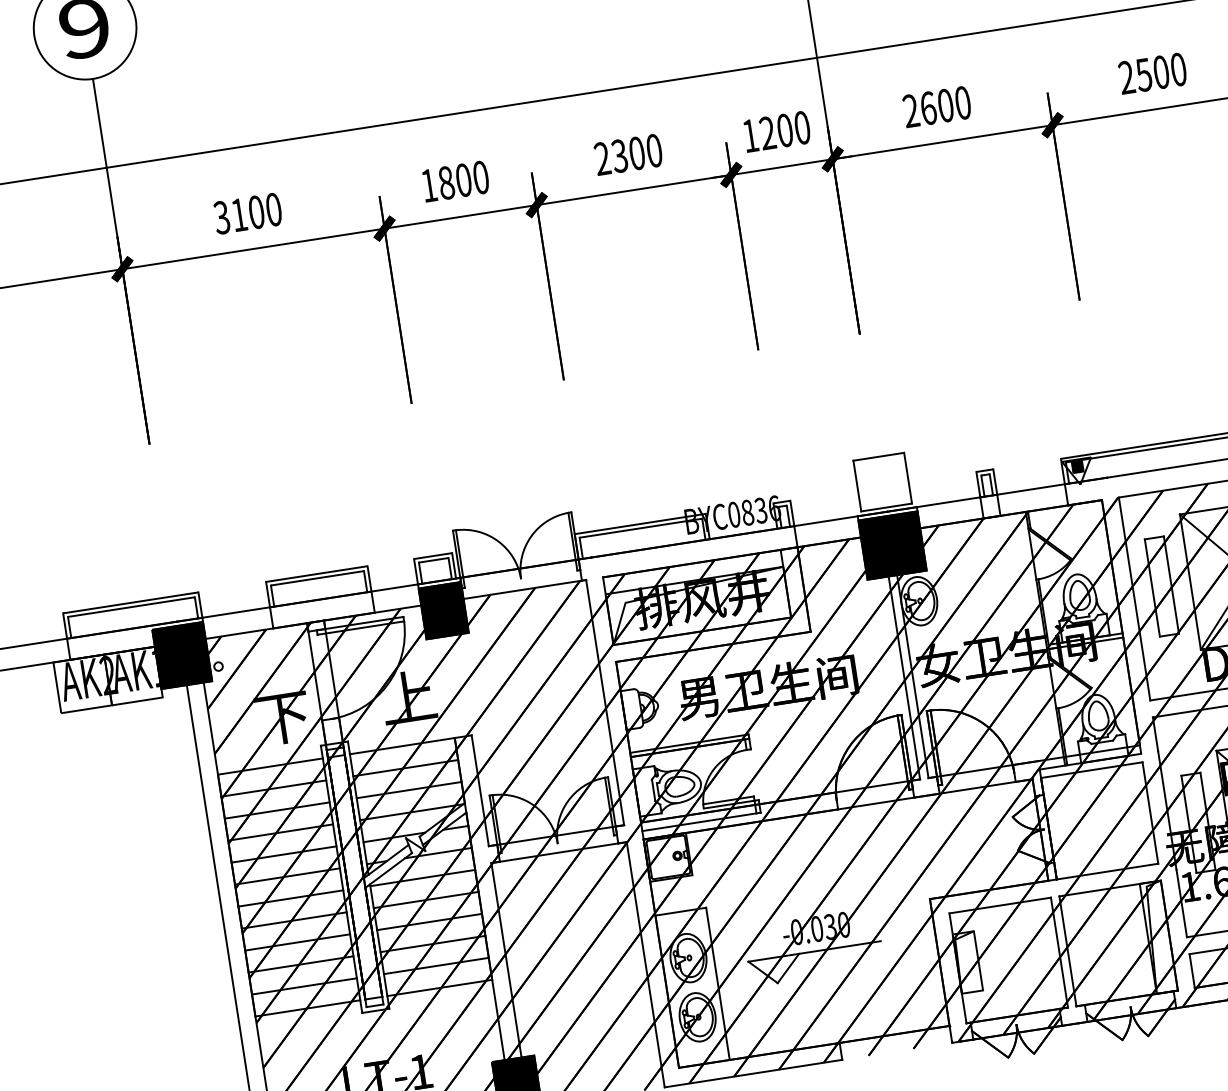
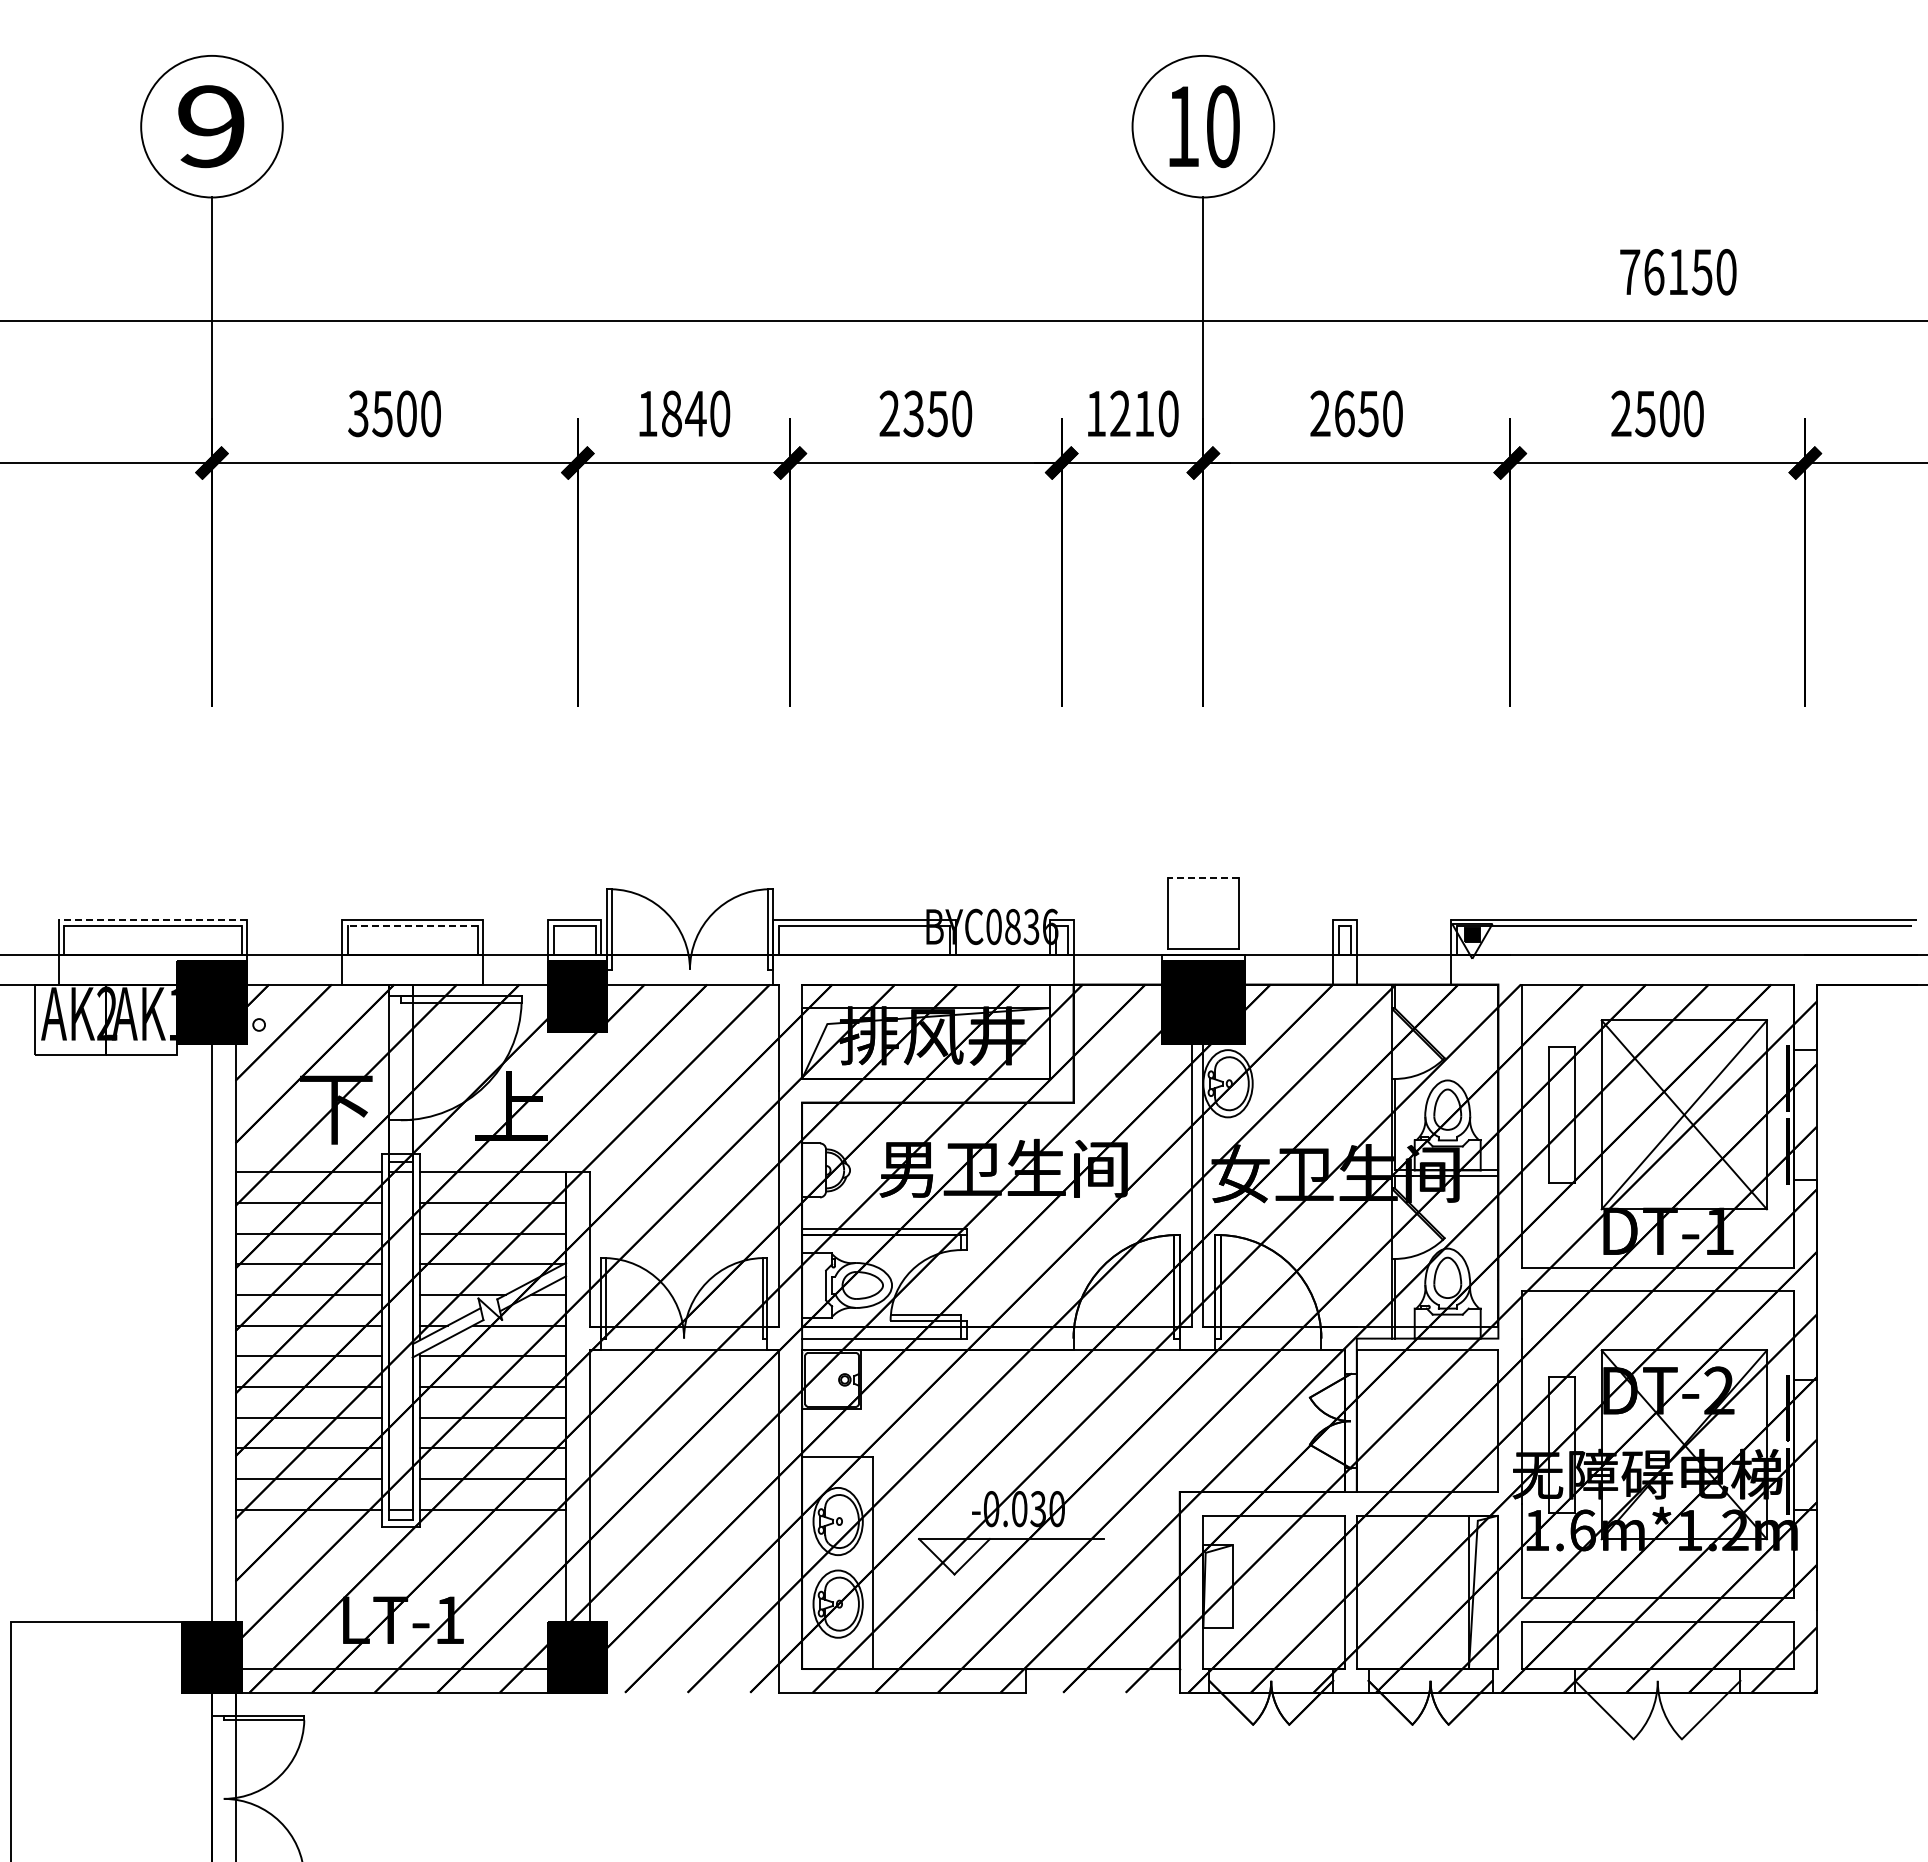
text: (945, 105) -> (1368, 413), 2600 -> 2650
text: (785, 130) -> (1144, 413), 1200 -> 1210
text: (636, 153) -> (937, 413), 2300 -> 2350
text: (463, 180) -> (695, 413), 1800 -> 1840
text: (239, 215) -> (382, 414), 3100 -> 3500
line: (878, 457) -> (1202, 878), solid -> dashed
line: (317, 578) -> (412, 925), solid -> dashed
line: (130, 602) -> (152, 919), solid -> dashed

